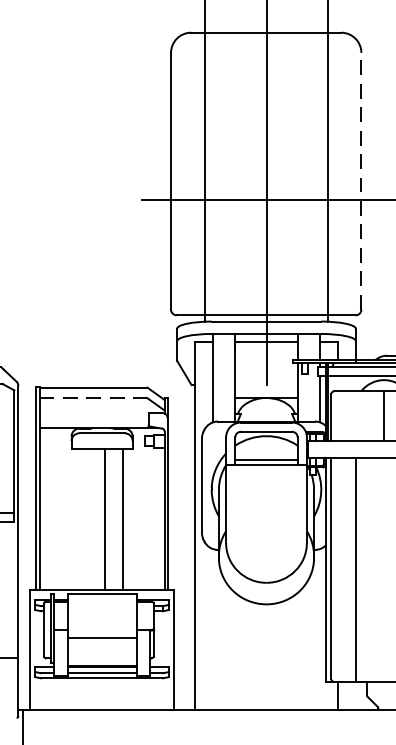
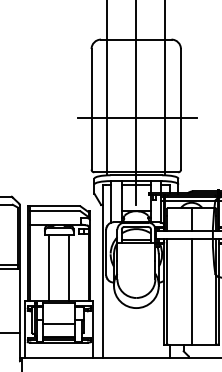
line: (360, 179) -> (180, 108), dashed -> solid
line: (94, 398) -> (55, 211), dashed -> solid
line: (104, 520) -> (49, 268), moved
line: (356, 569) -> (191, 291), moved

